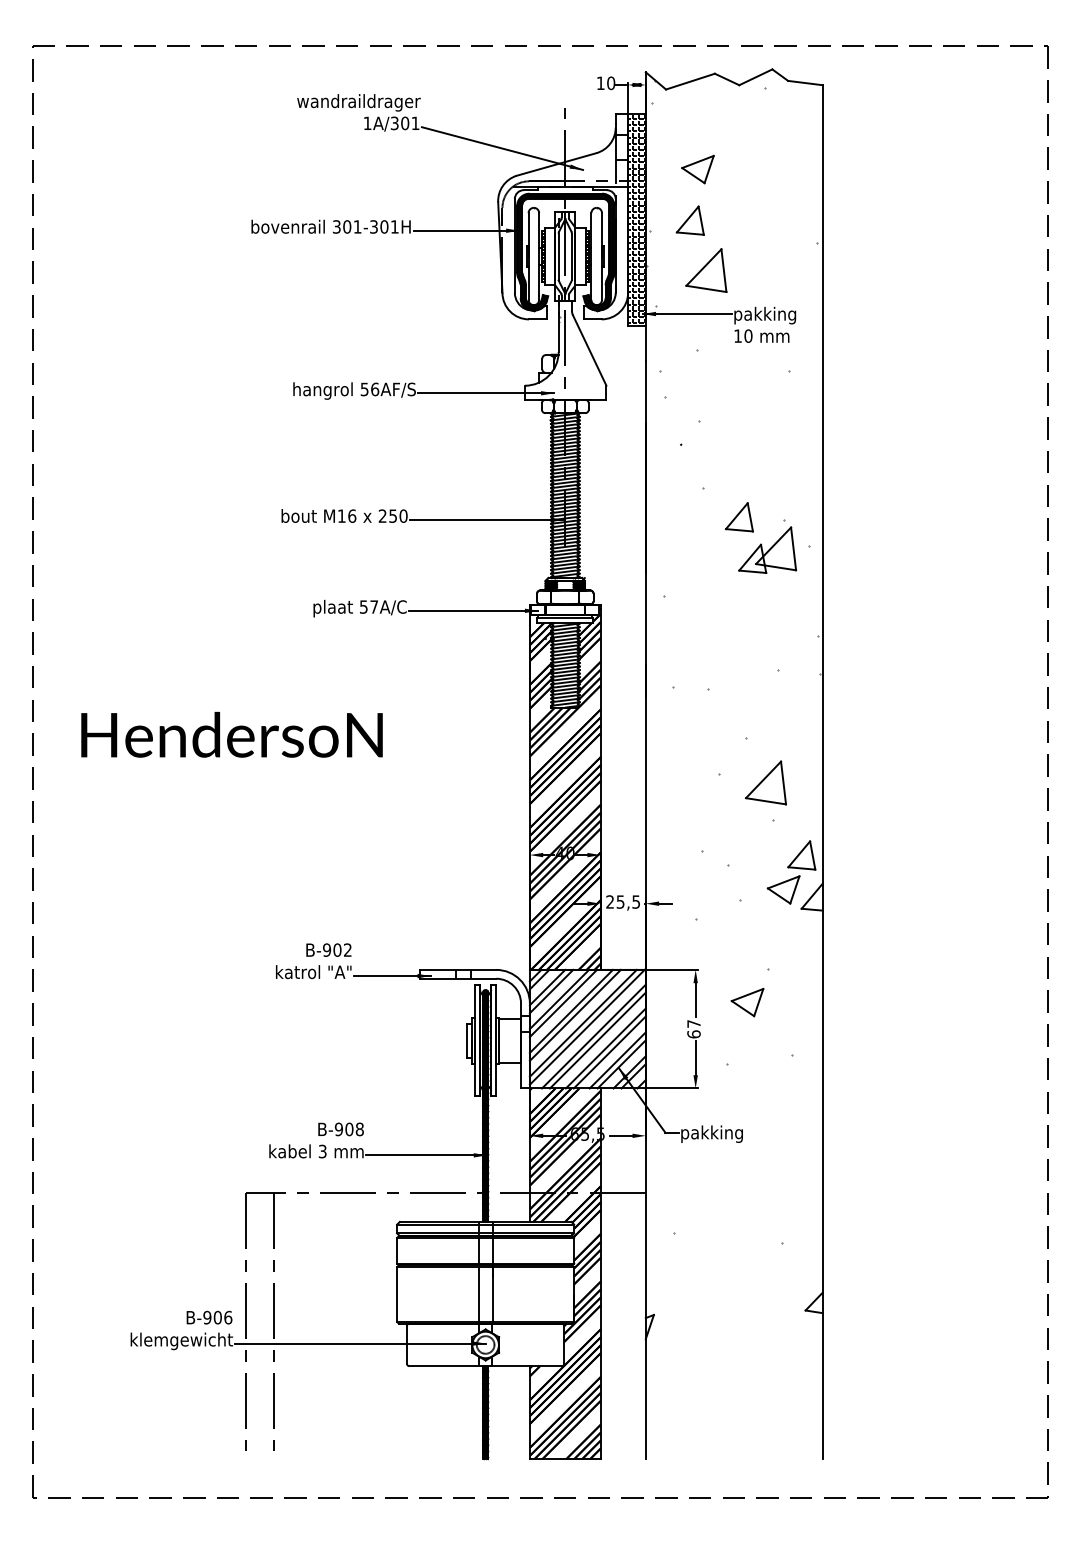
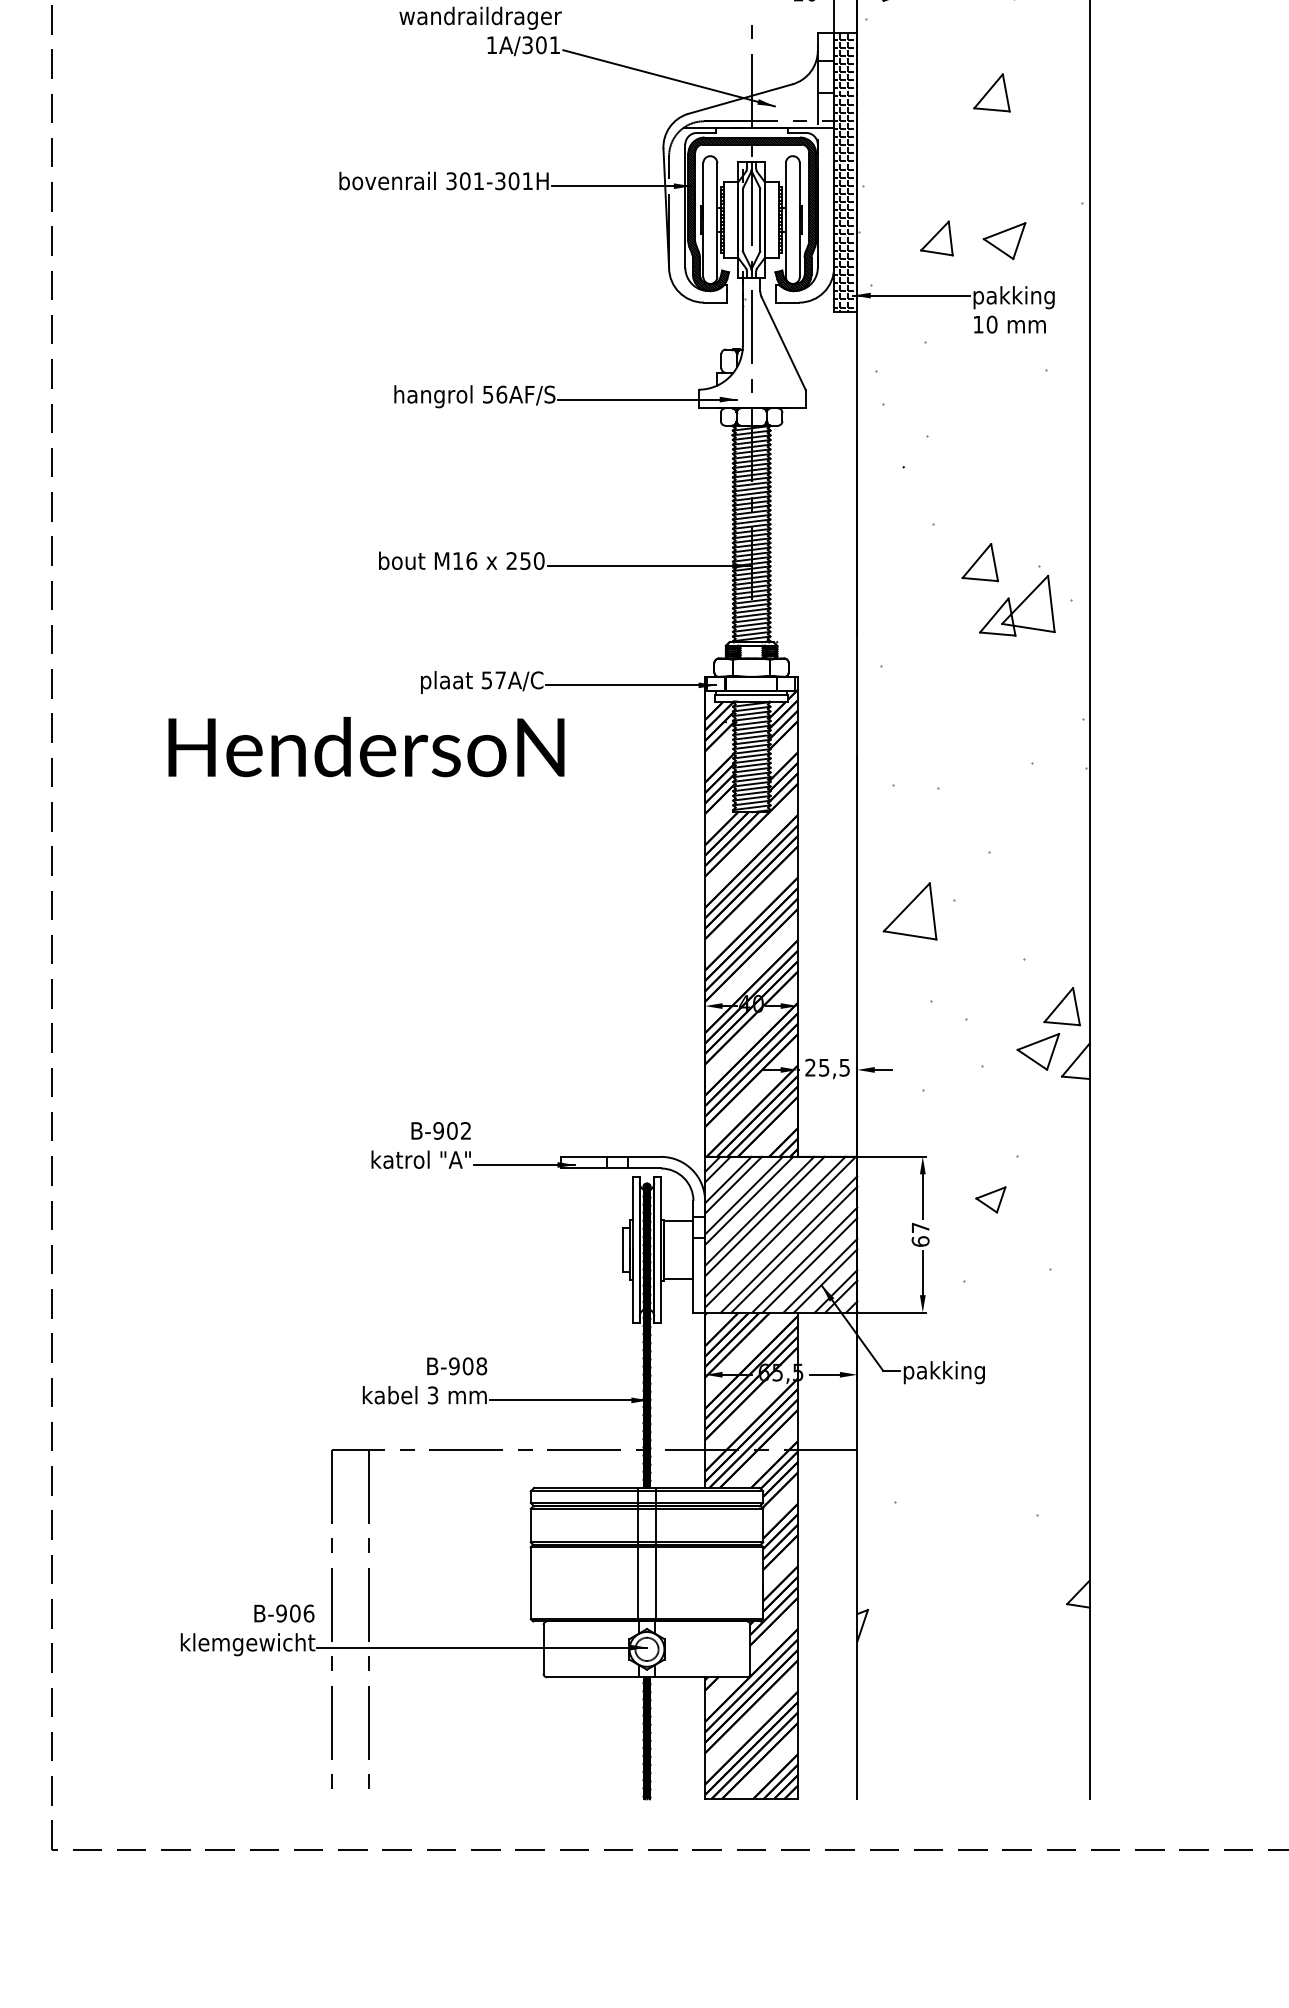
part: (697, 169) -> (1003, 241), moved
part: (689, 220) -> (990, 92), moved
part: (706, 270) -> (937, 238), size x0.6
text: (231, 734) -> (365, 746), moved
part: (765, 782) -> (909, 910), moved
part: (747, 1002) -> (990, 1199), size x0.7

